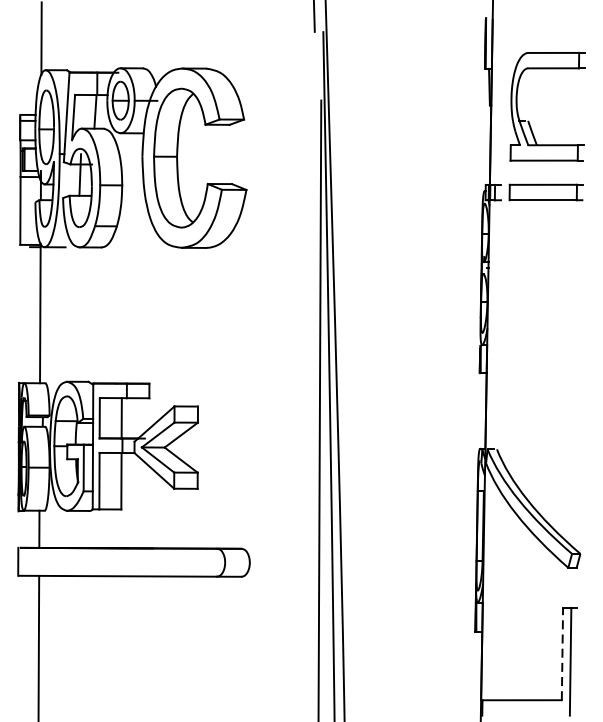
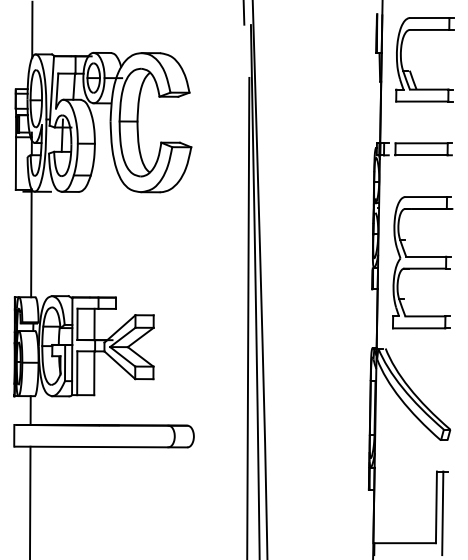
part: (530, 121) -> (411, 71), moved
part: (544, 338) -> (422, 262), added
line: (562, 654) -> (436, 507), dashed -> solid

